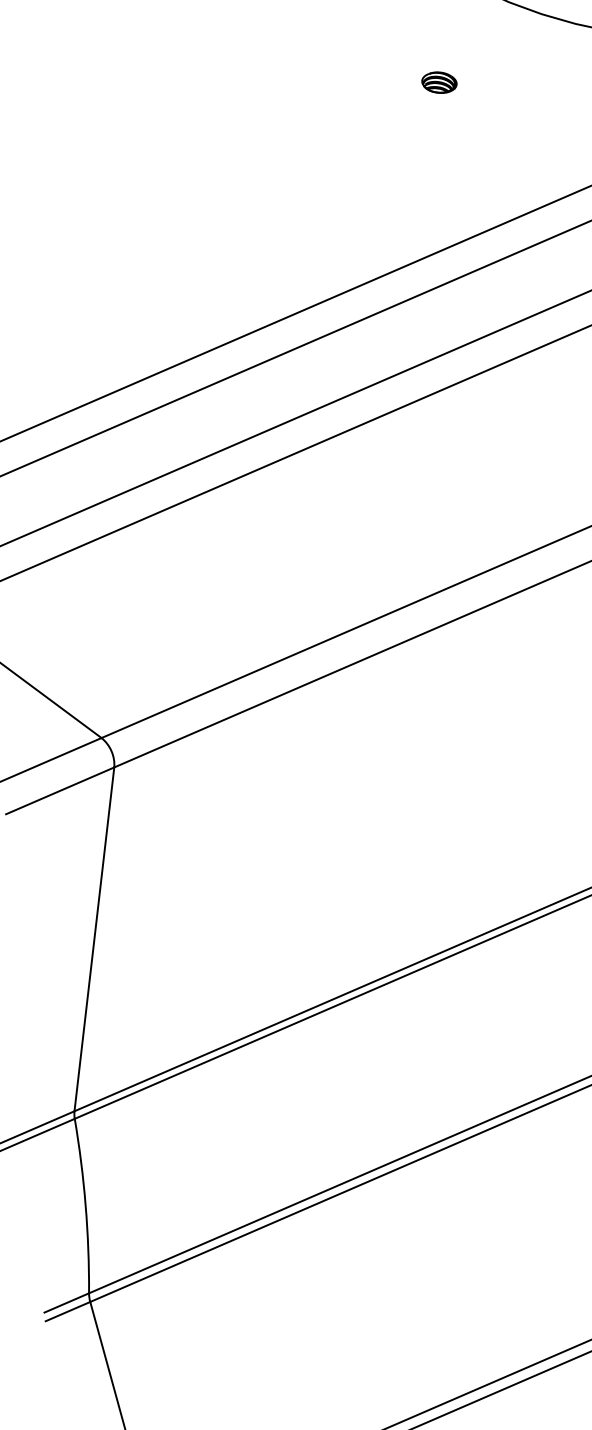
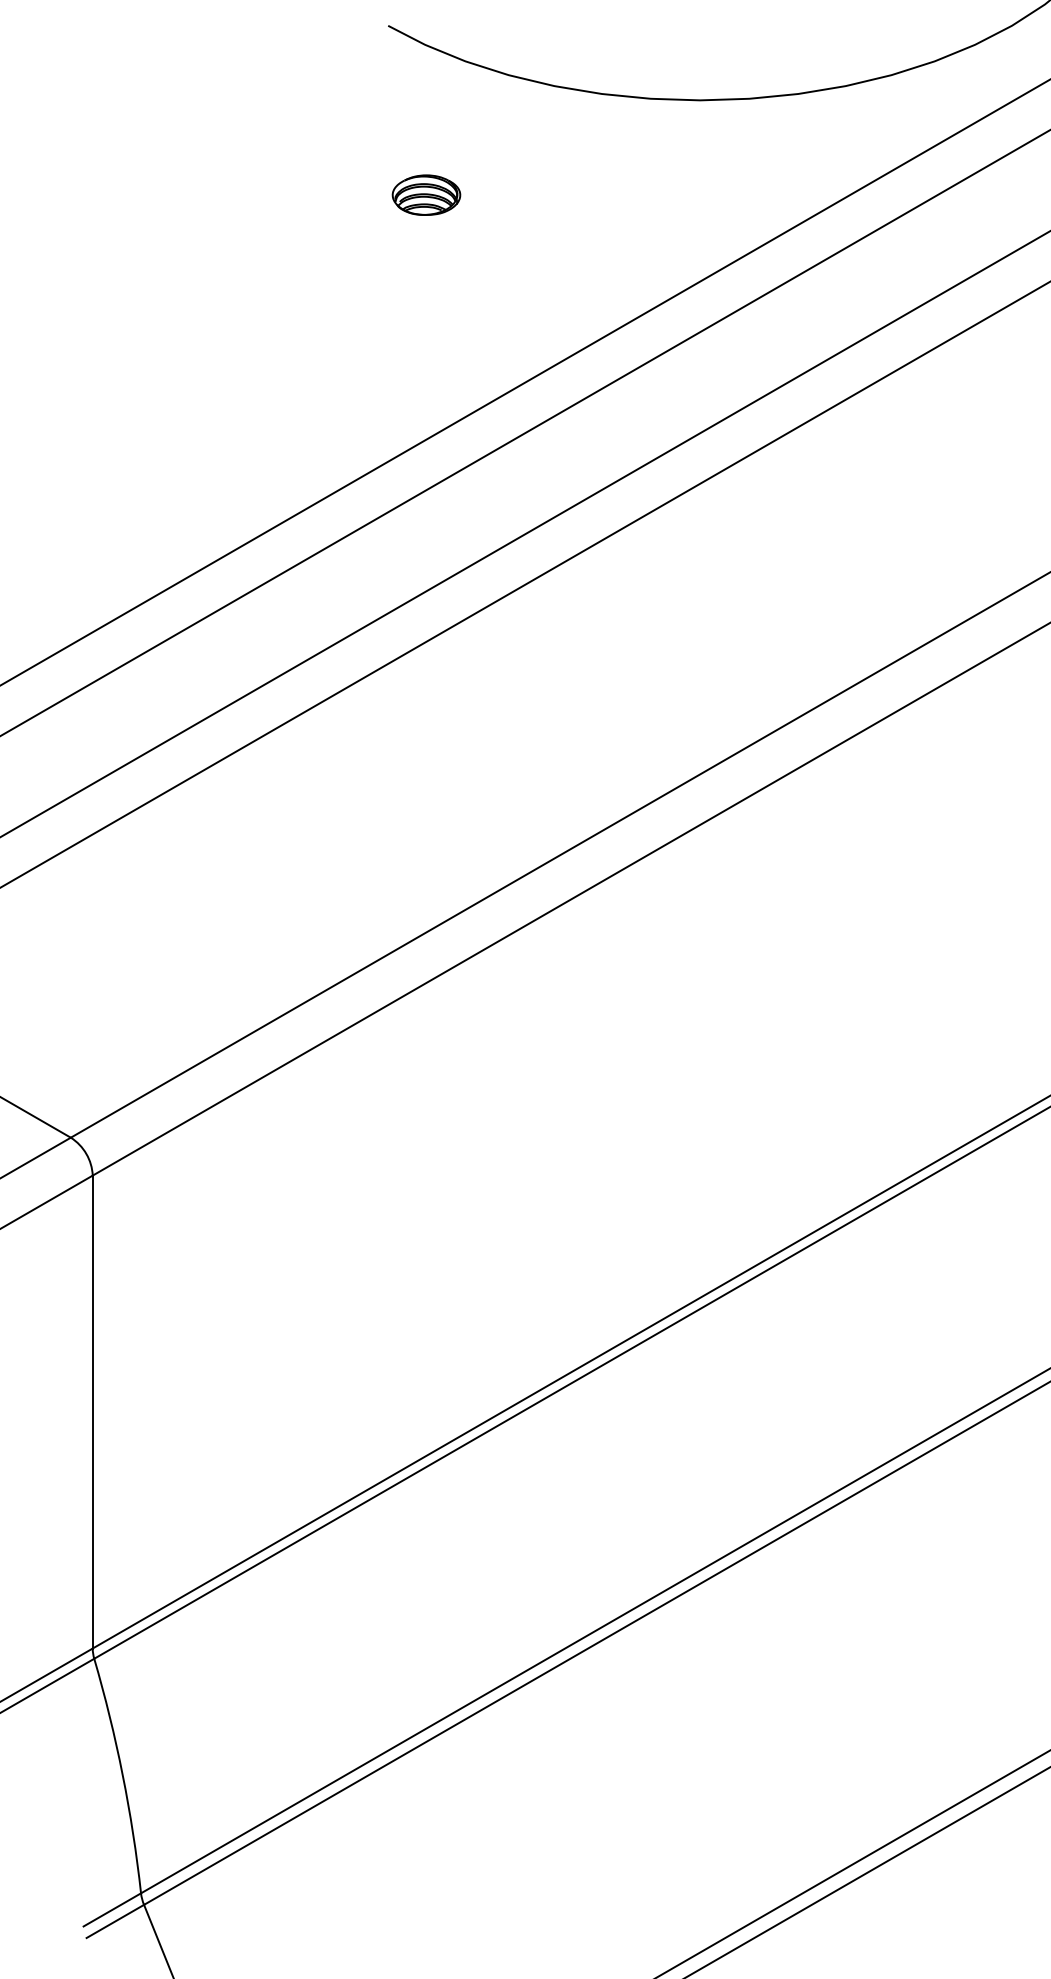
part: (439, 82) -> (426, 194), size x1.43

